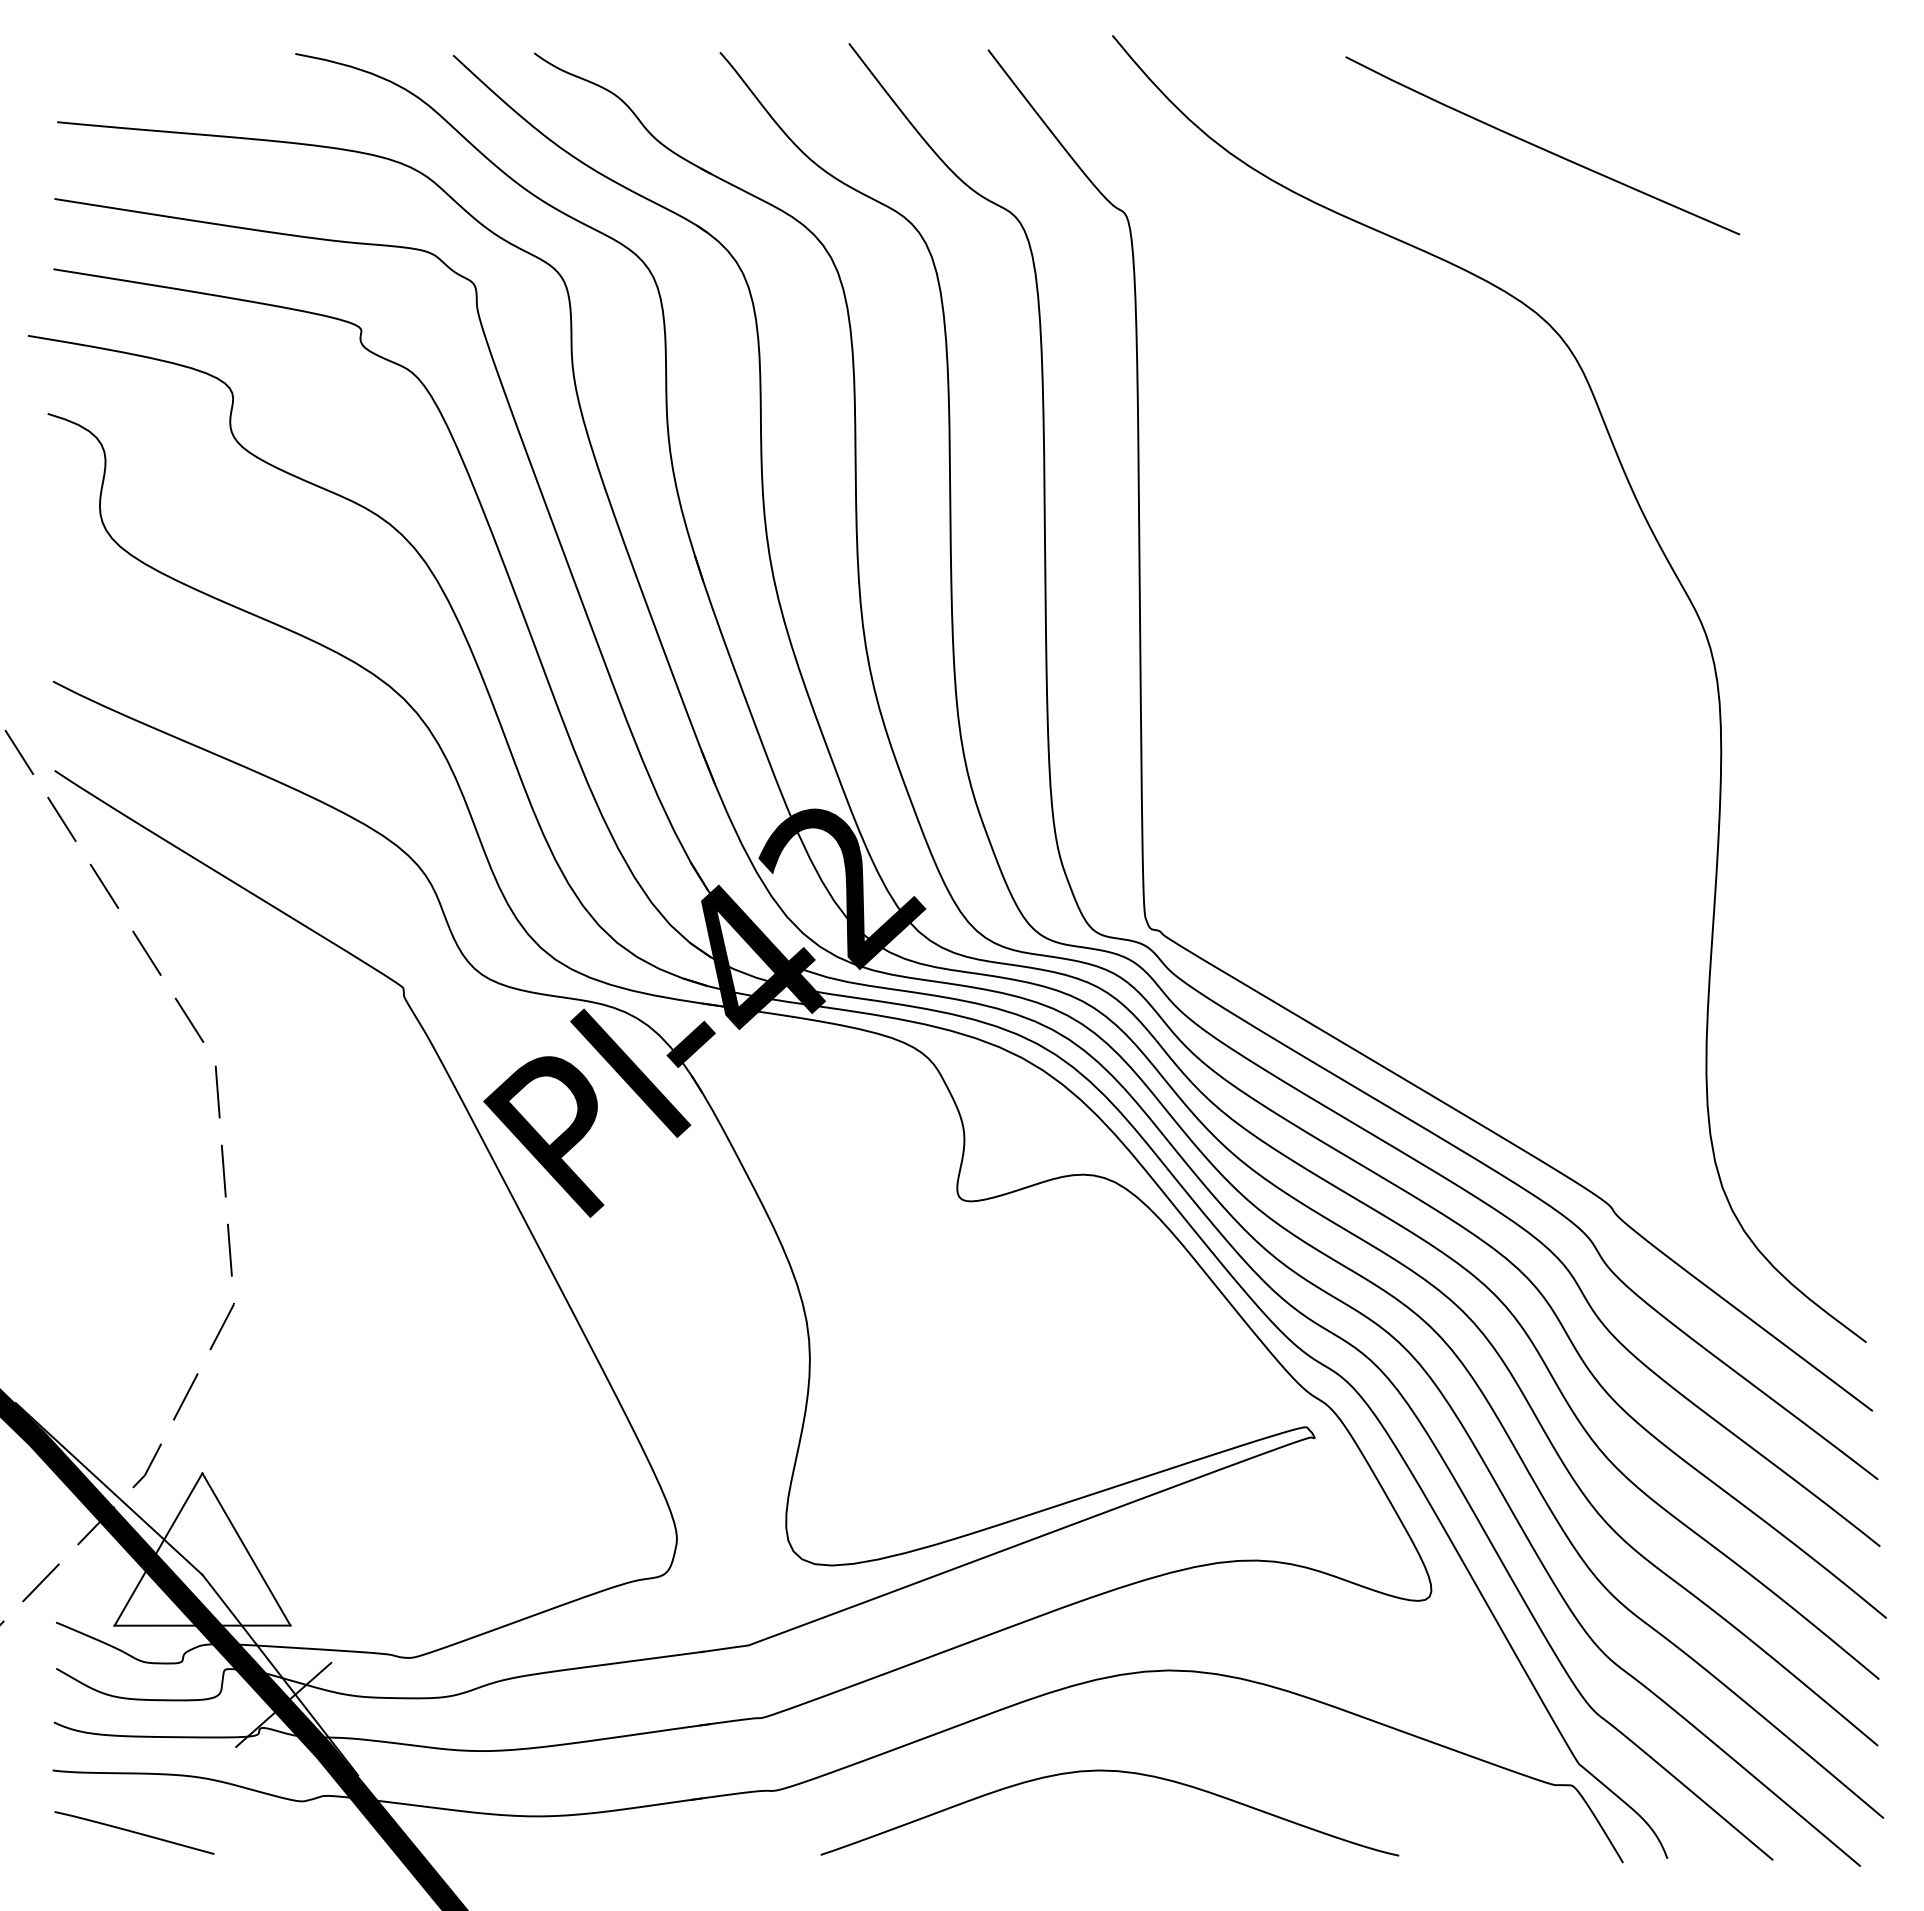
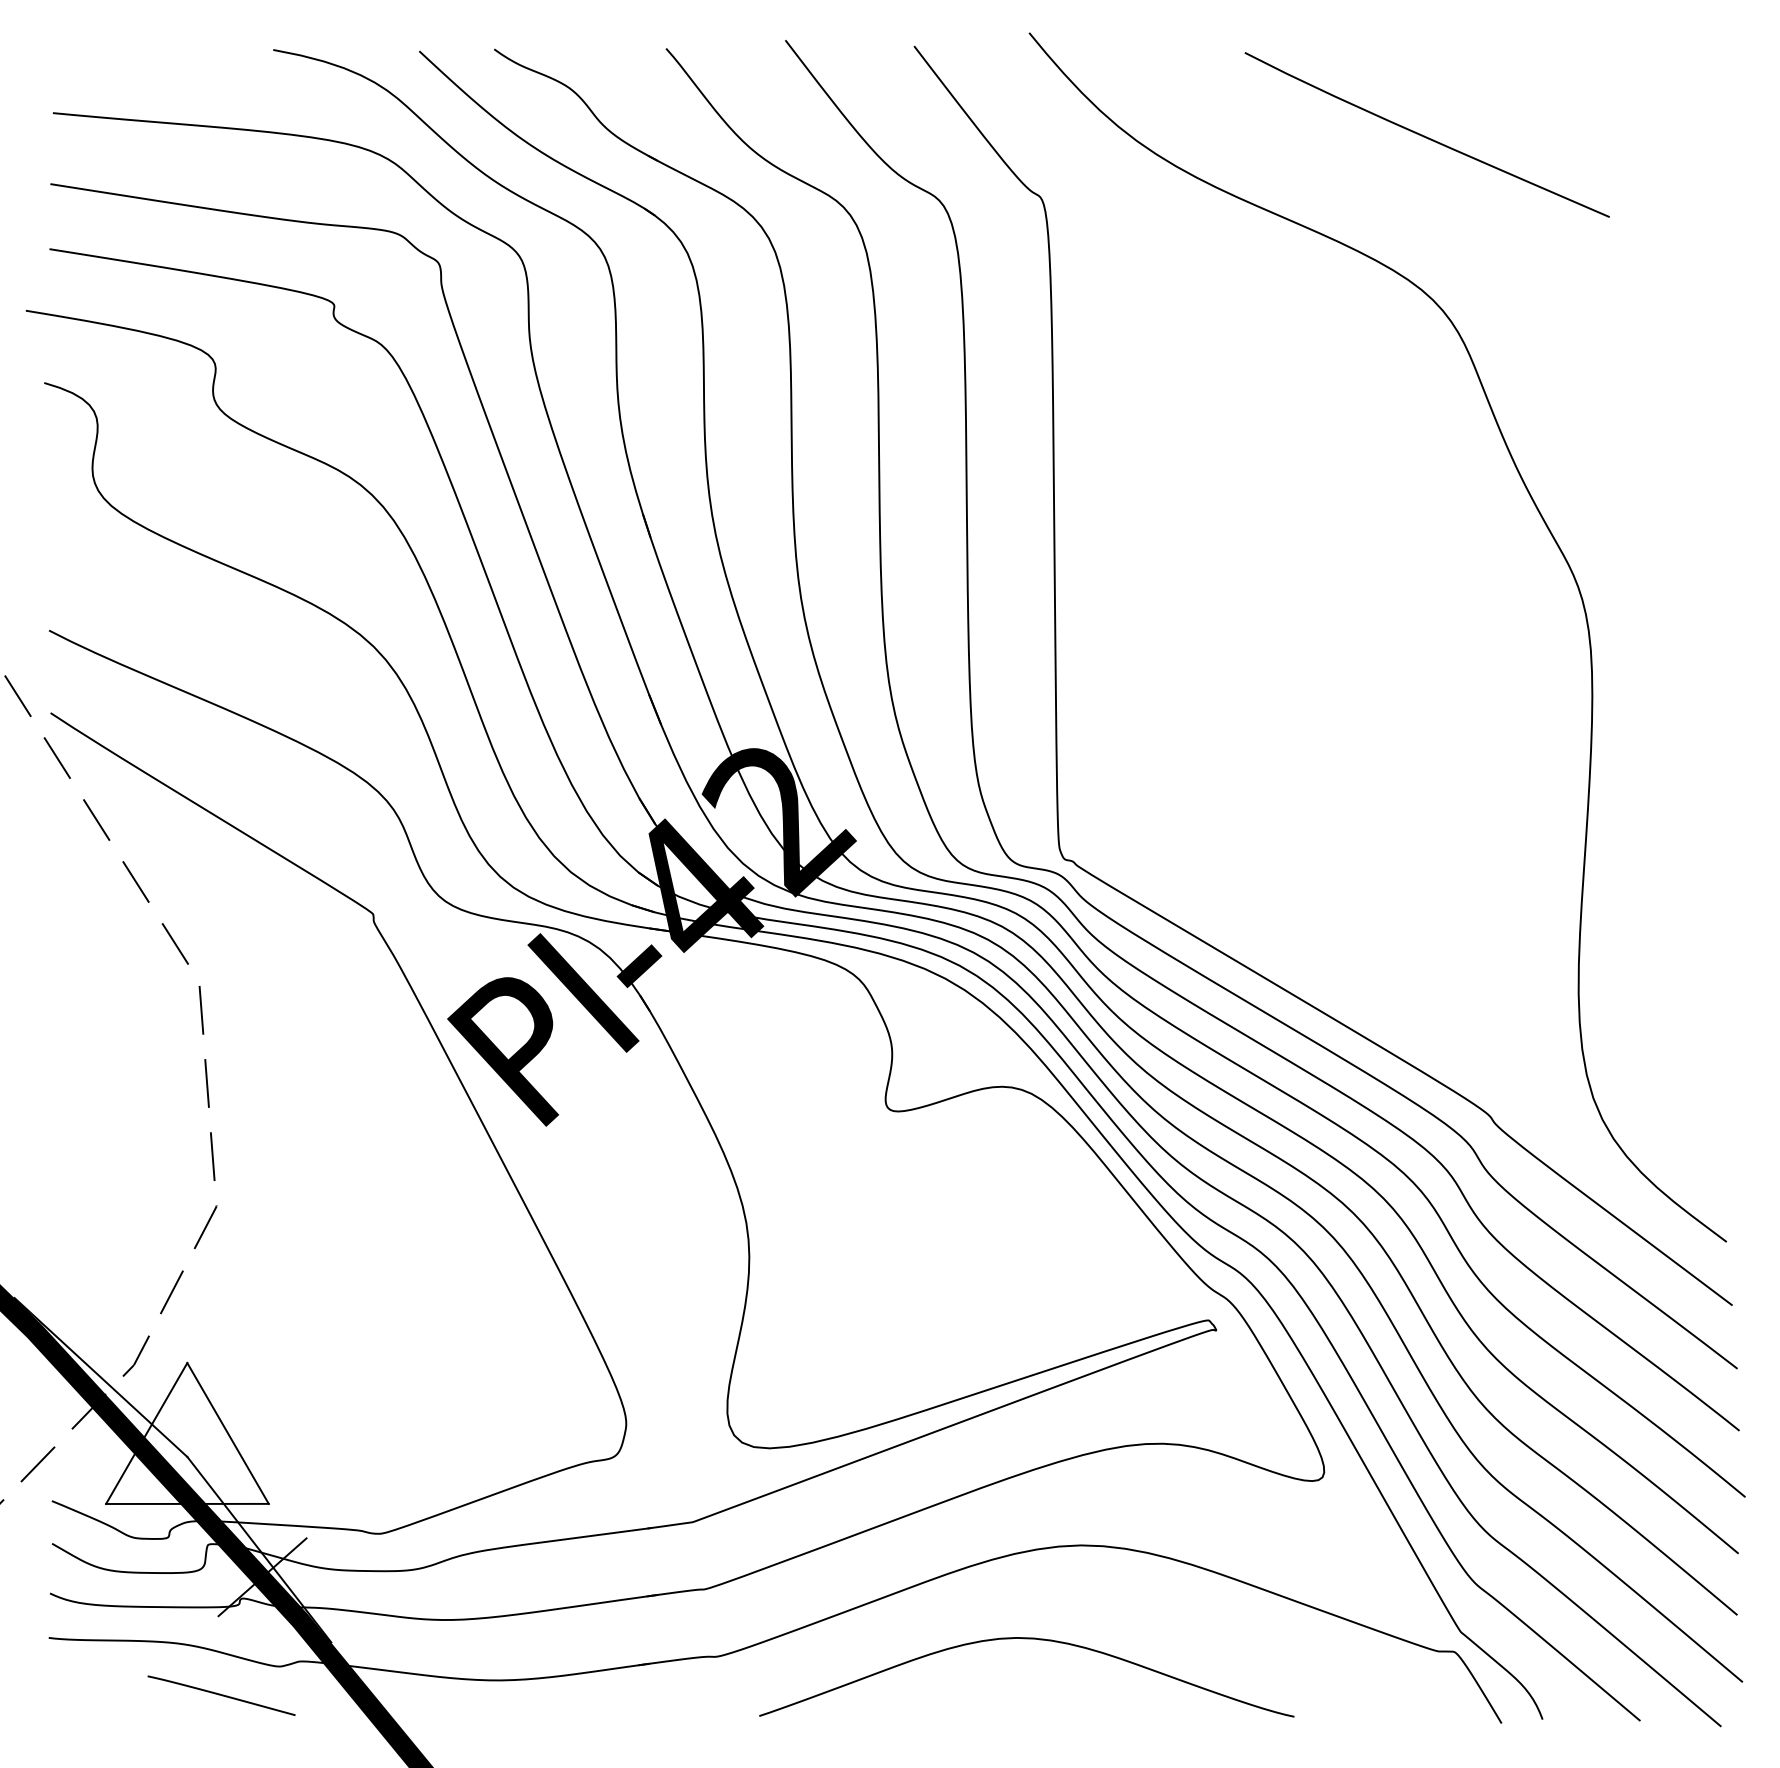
line: (134, 1832) -> (221, 1695), moved

